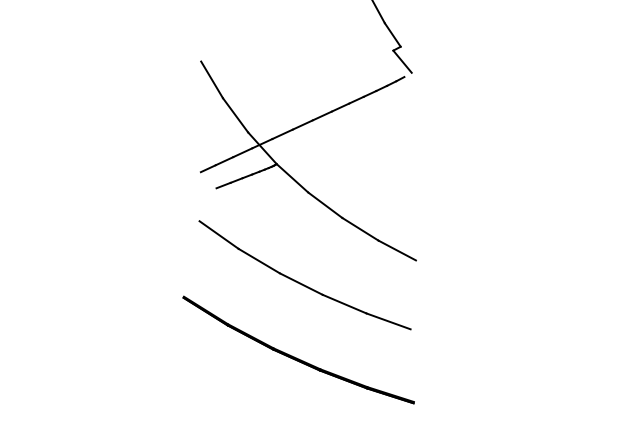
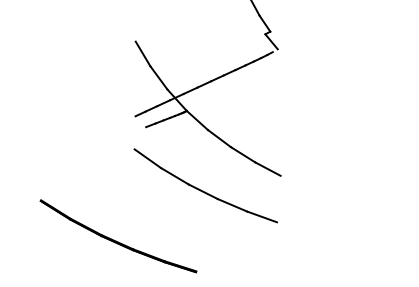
part: (298, 350) -> (118, 236), moved

